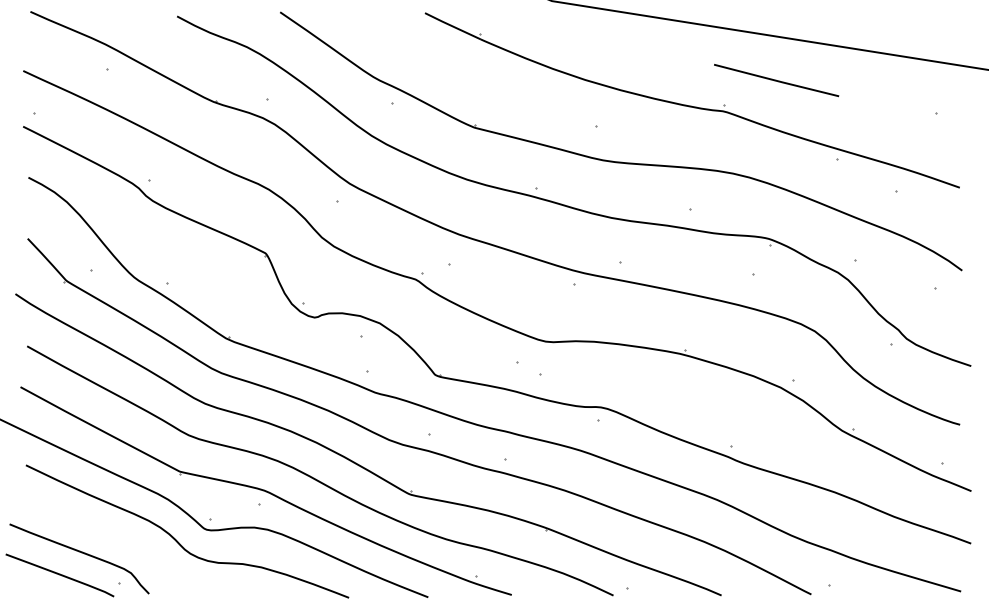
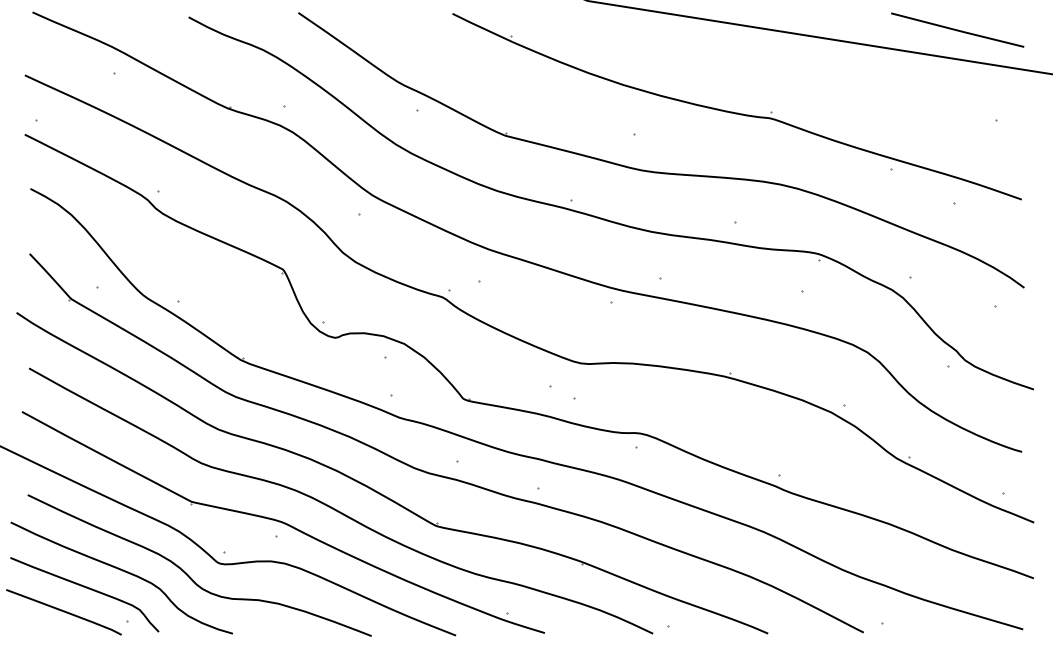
line: (776, 80) -> (957, 30), moved
curve: (115, 537) -> (123, 571), added

